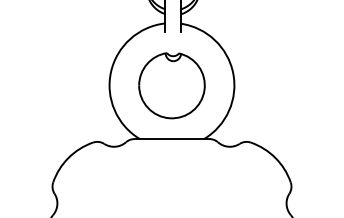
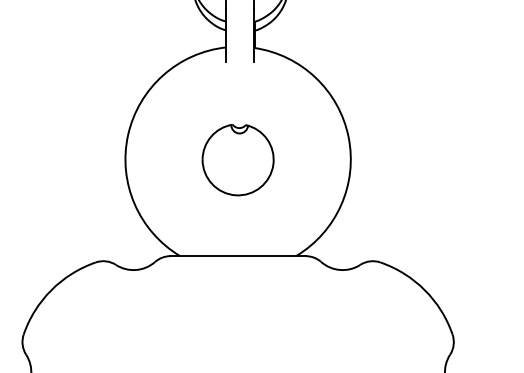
part: (171, 85) -> (237, 159), size x0.6

